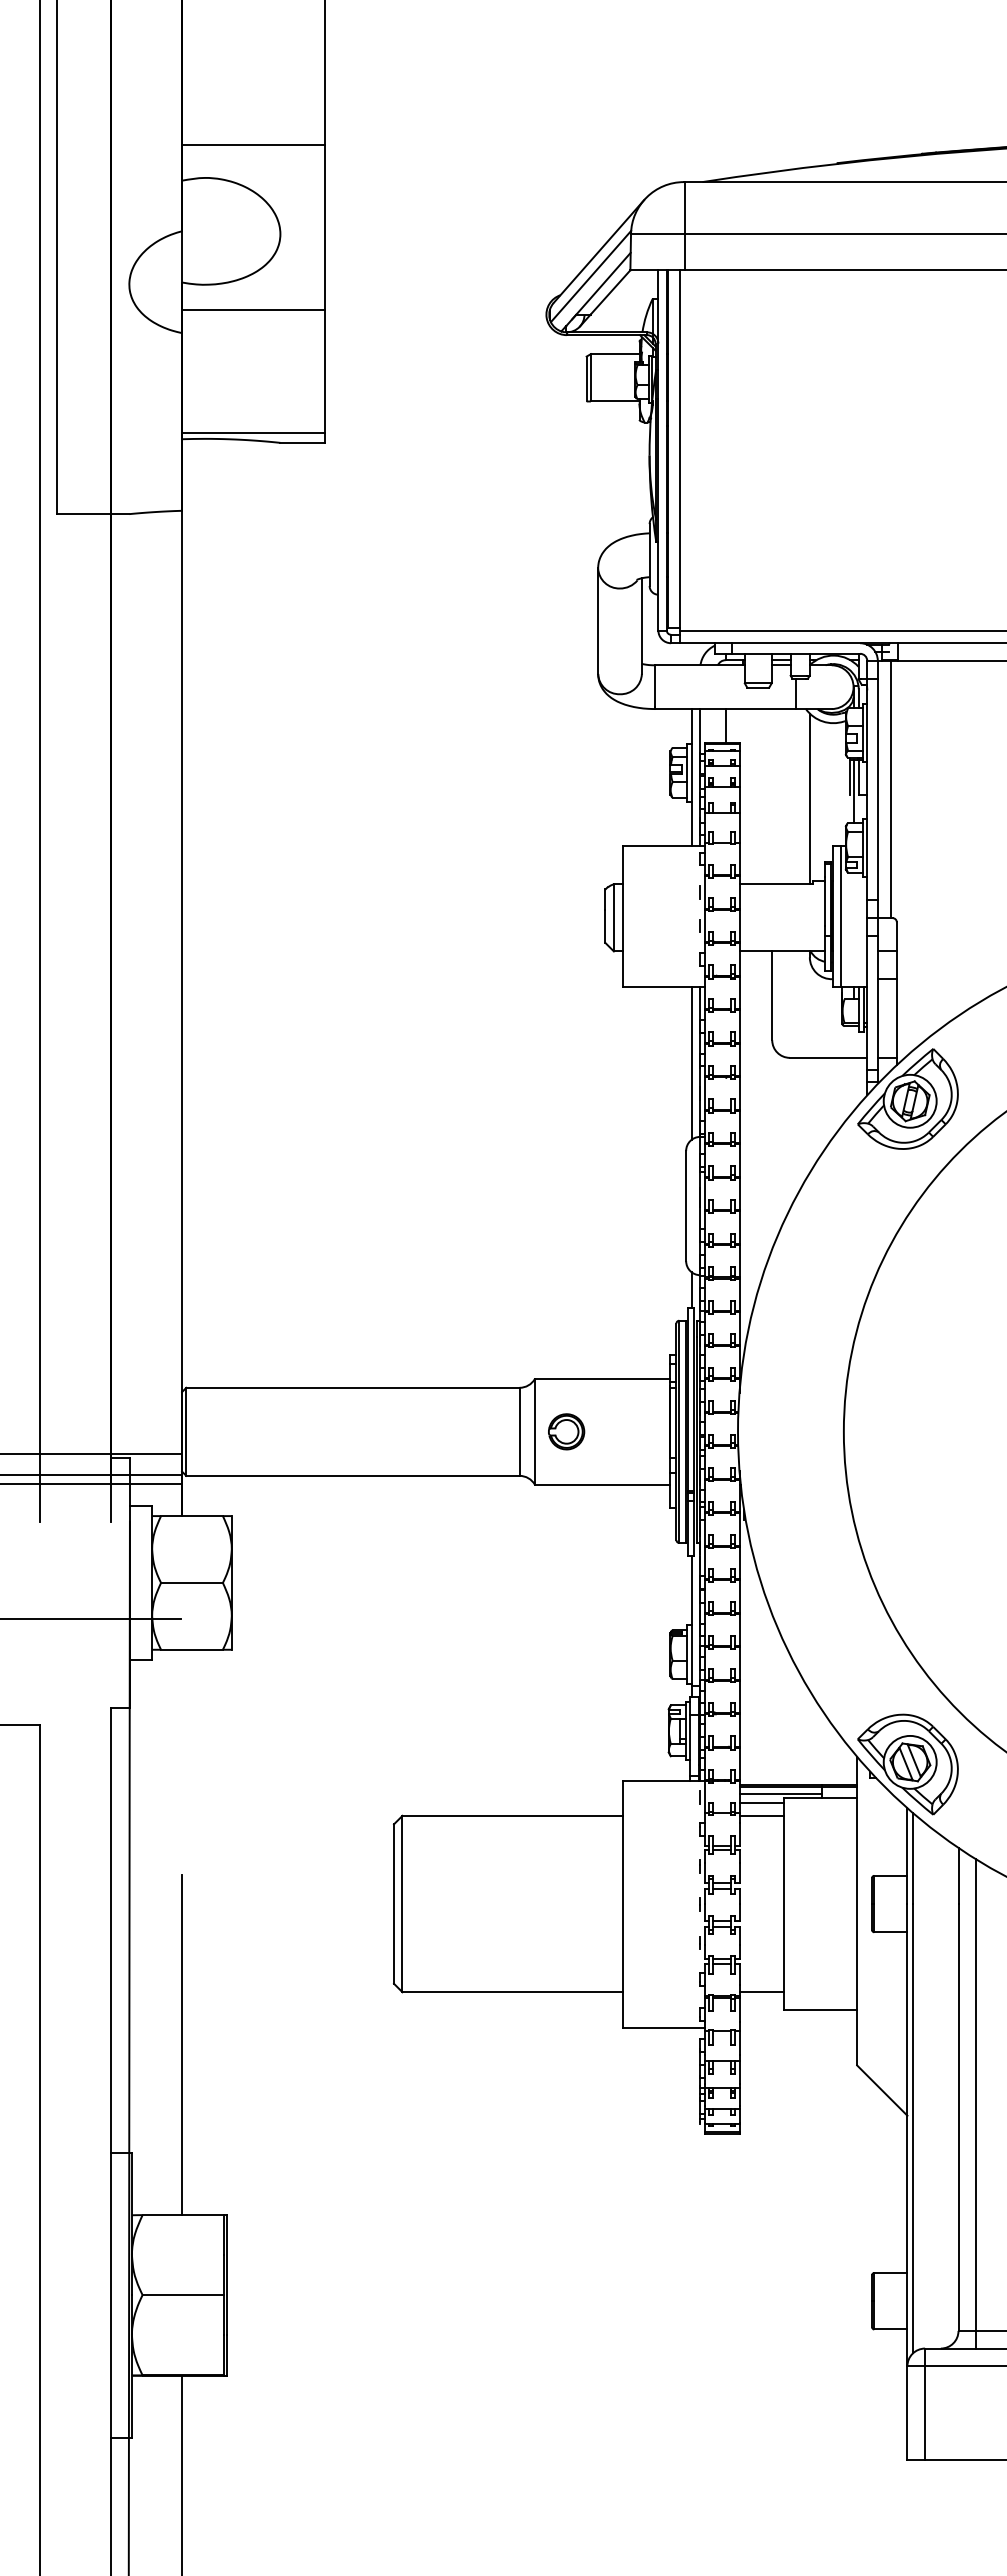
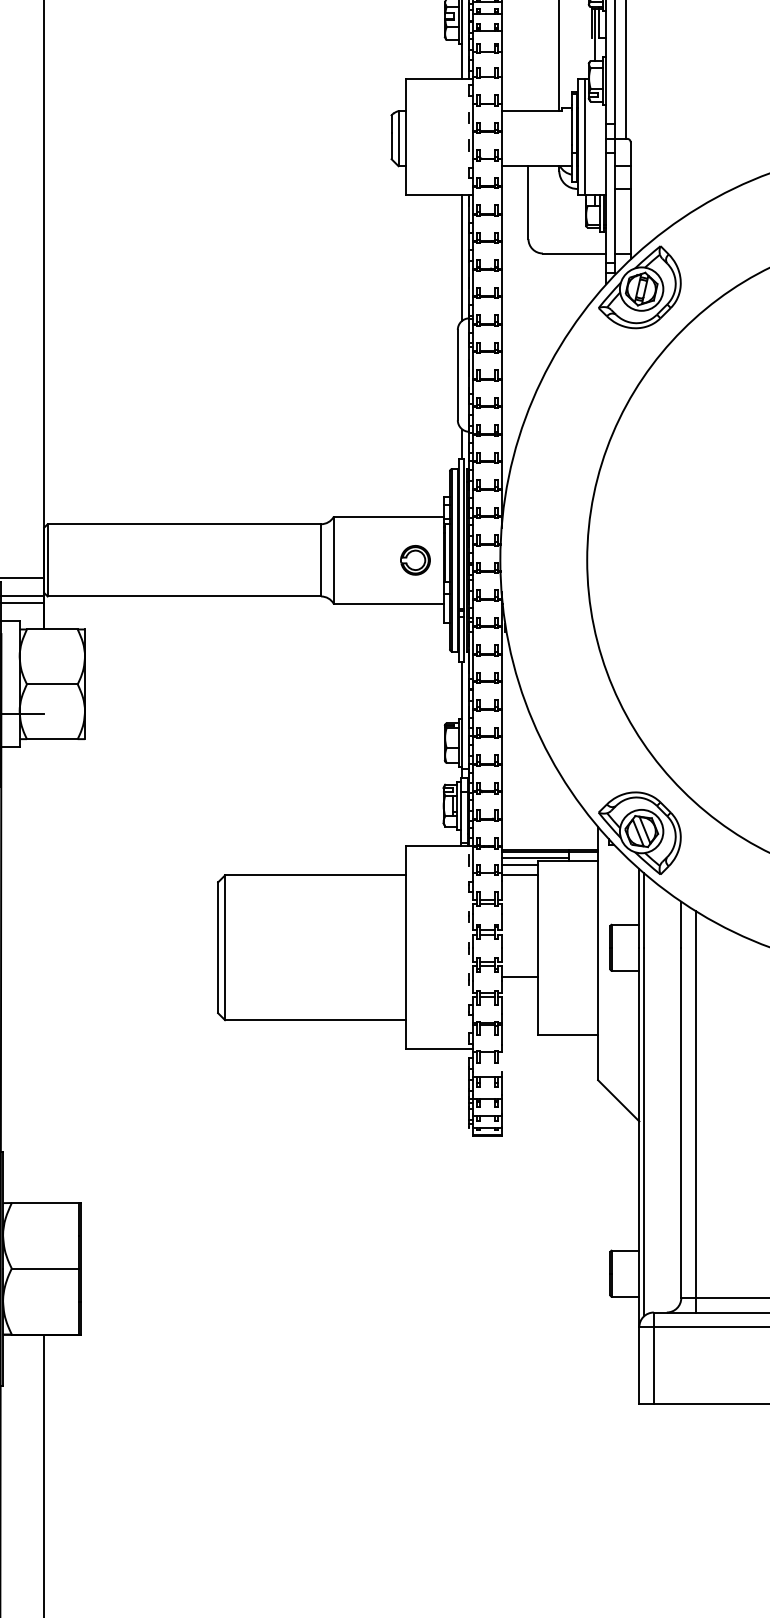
part: (566, 1431) -> (415, 560), moved
line: (761, 1992) -> (519, 976), moved
line: (739, 2042) -> (501, 1061), removed
line: (182, 2044) -> (44, 1063), removed

